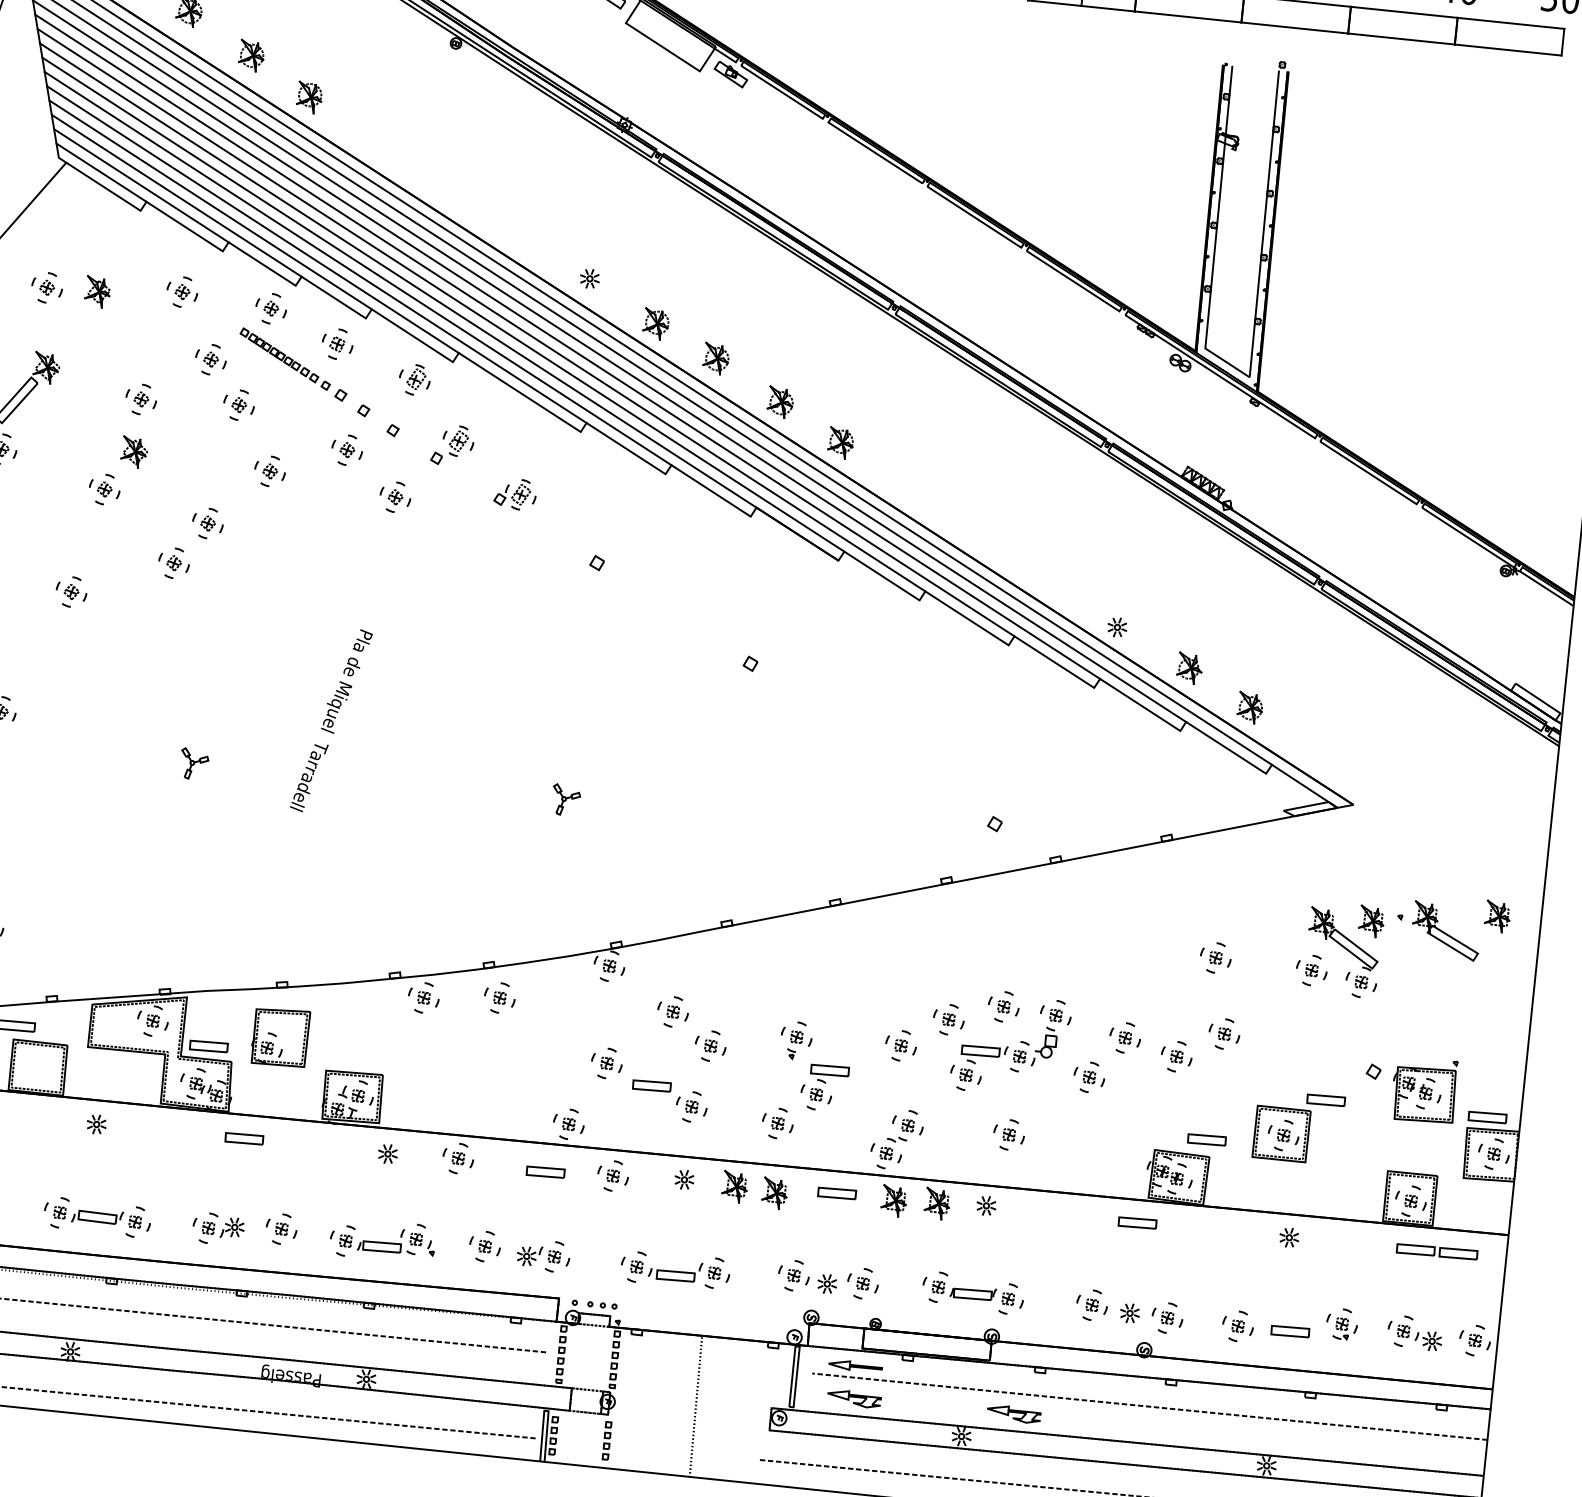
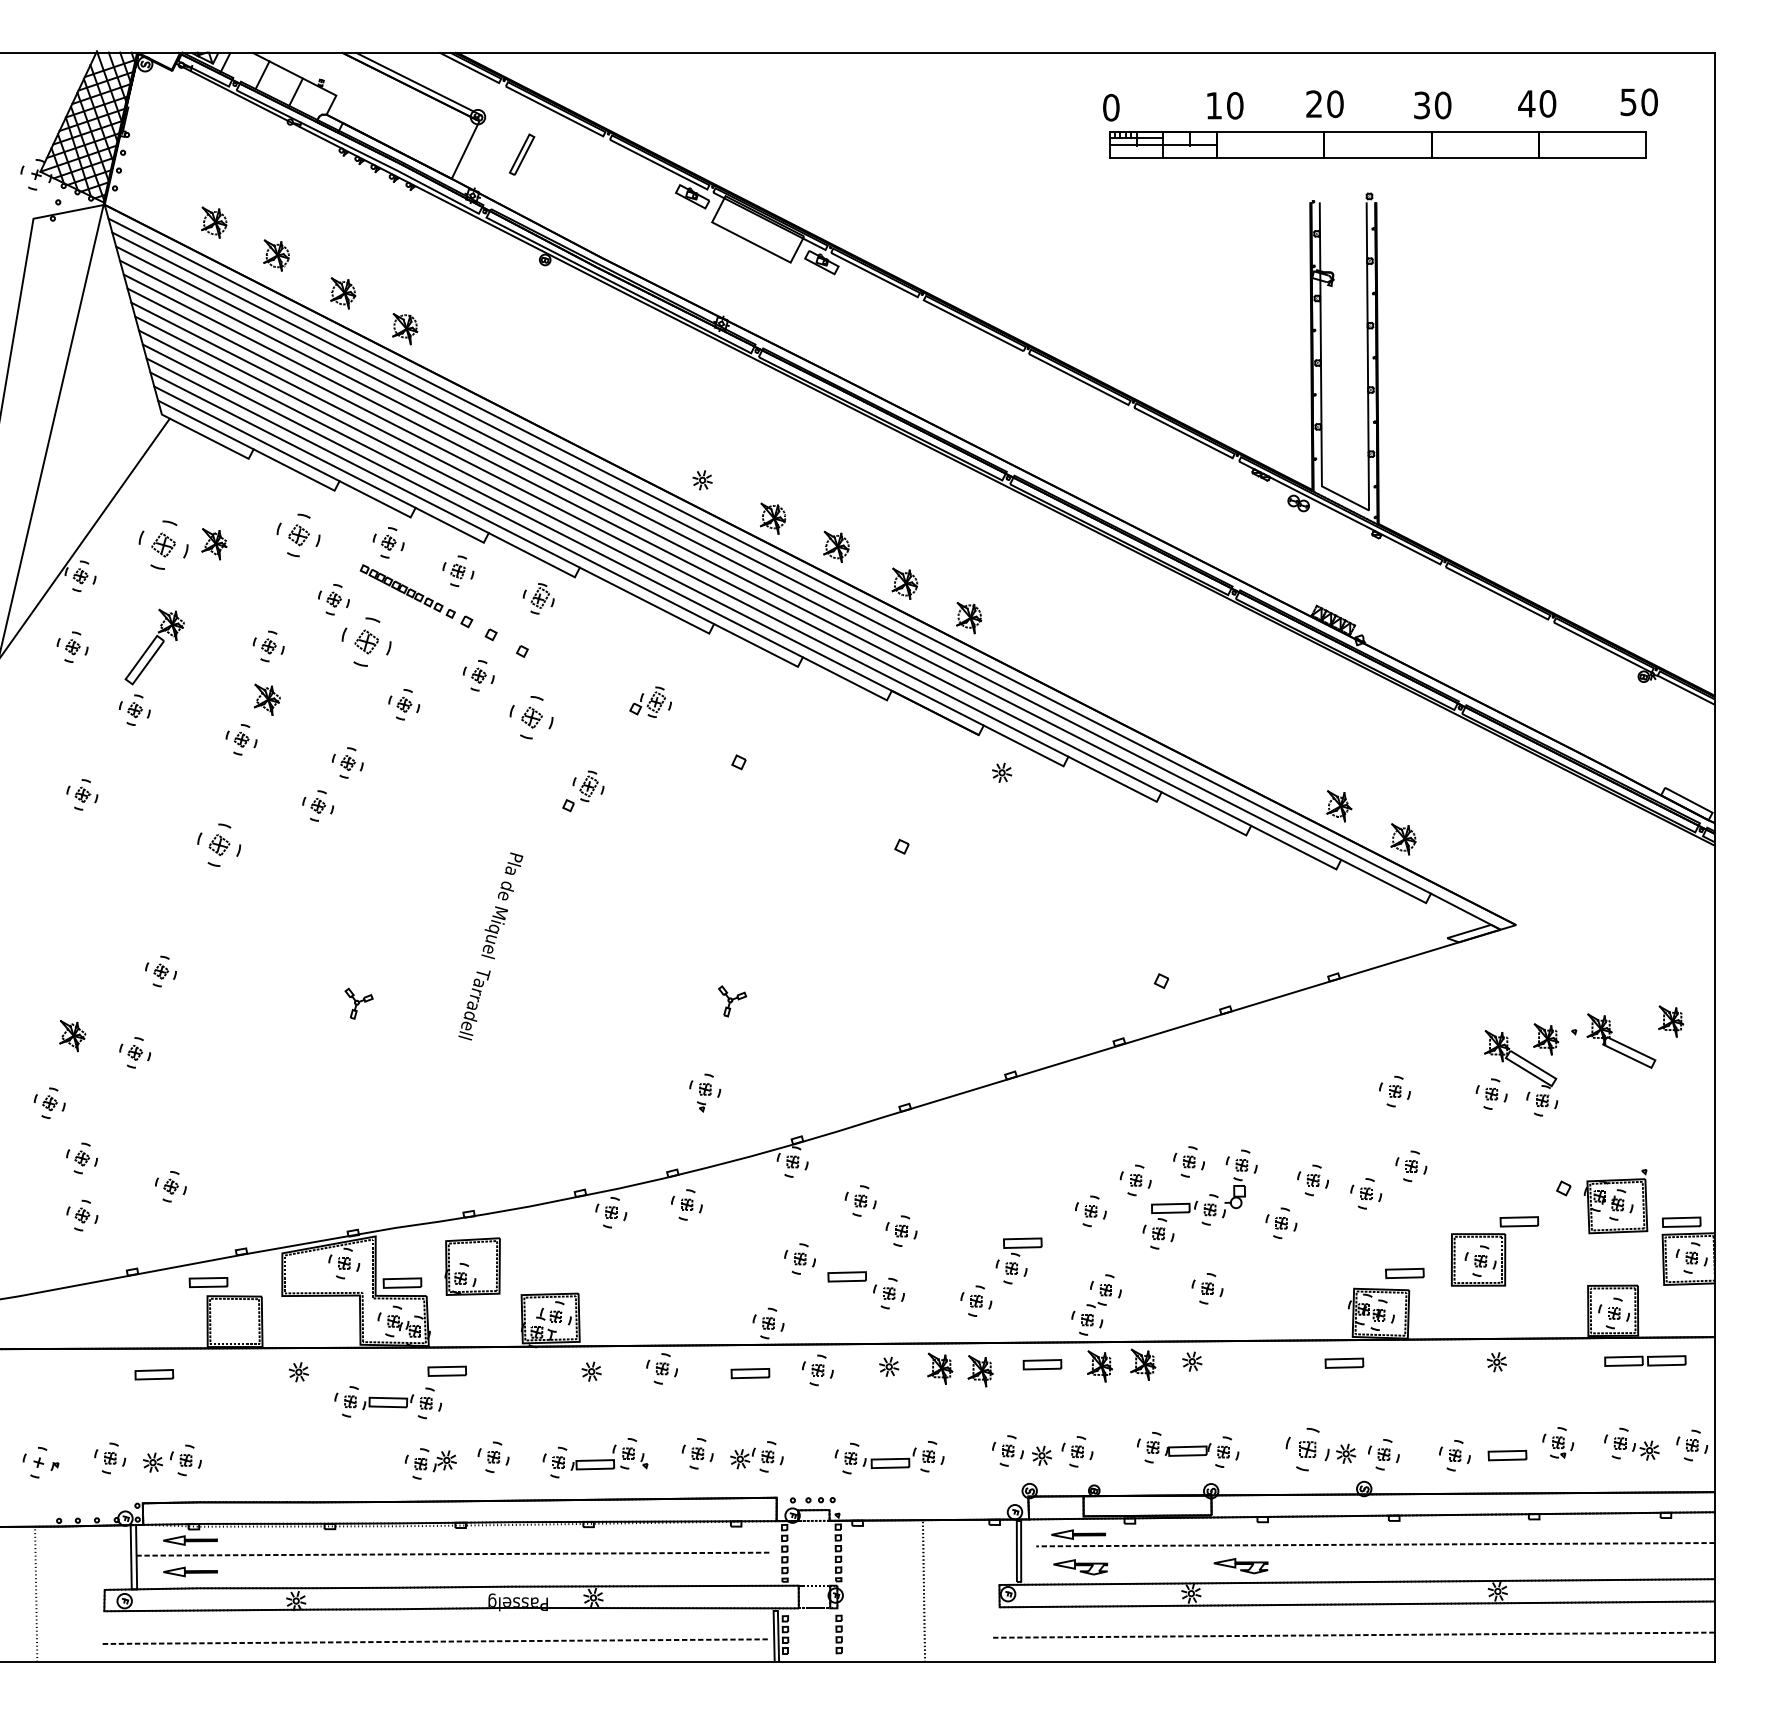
part: (47, 287) -> (163, 544), size x1.6
part: (182, 292) -> (298, 535), size x1.4
part: (239, 404) -> (366, 641), size x1.6
part: (452, 445) -> (583, 791), moved
part: (395, 497) -> (531, 717), size x1.4
part: (70, 591) -> (218, 844), size x1.4
part: (1117, 627) -> (1002, 772), moved
part: (796, 1040) -> (705, 1092), moved
part: (96, 1217) -> (387, 1402), moved
part: (1091, 1305) -> (1307, 1449), size x1.4

